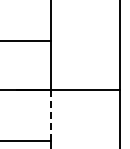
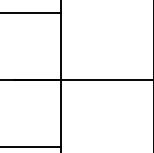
line: (51, 115) -> (61, 113), dashed -> solid

